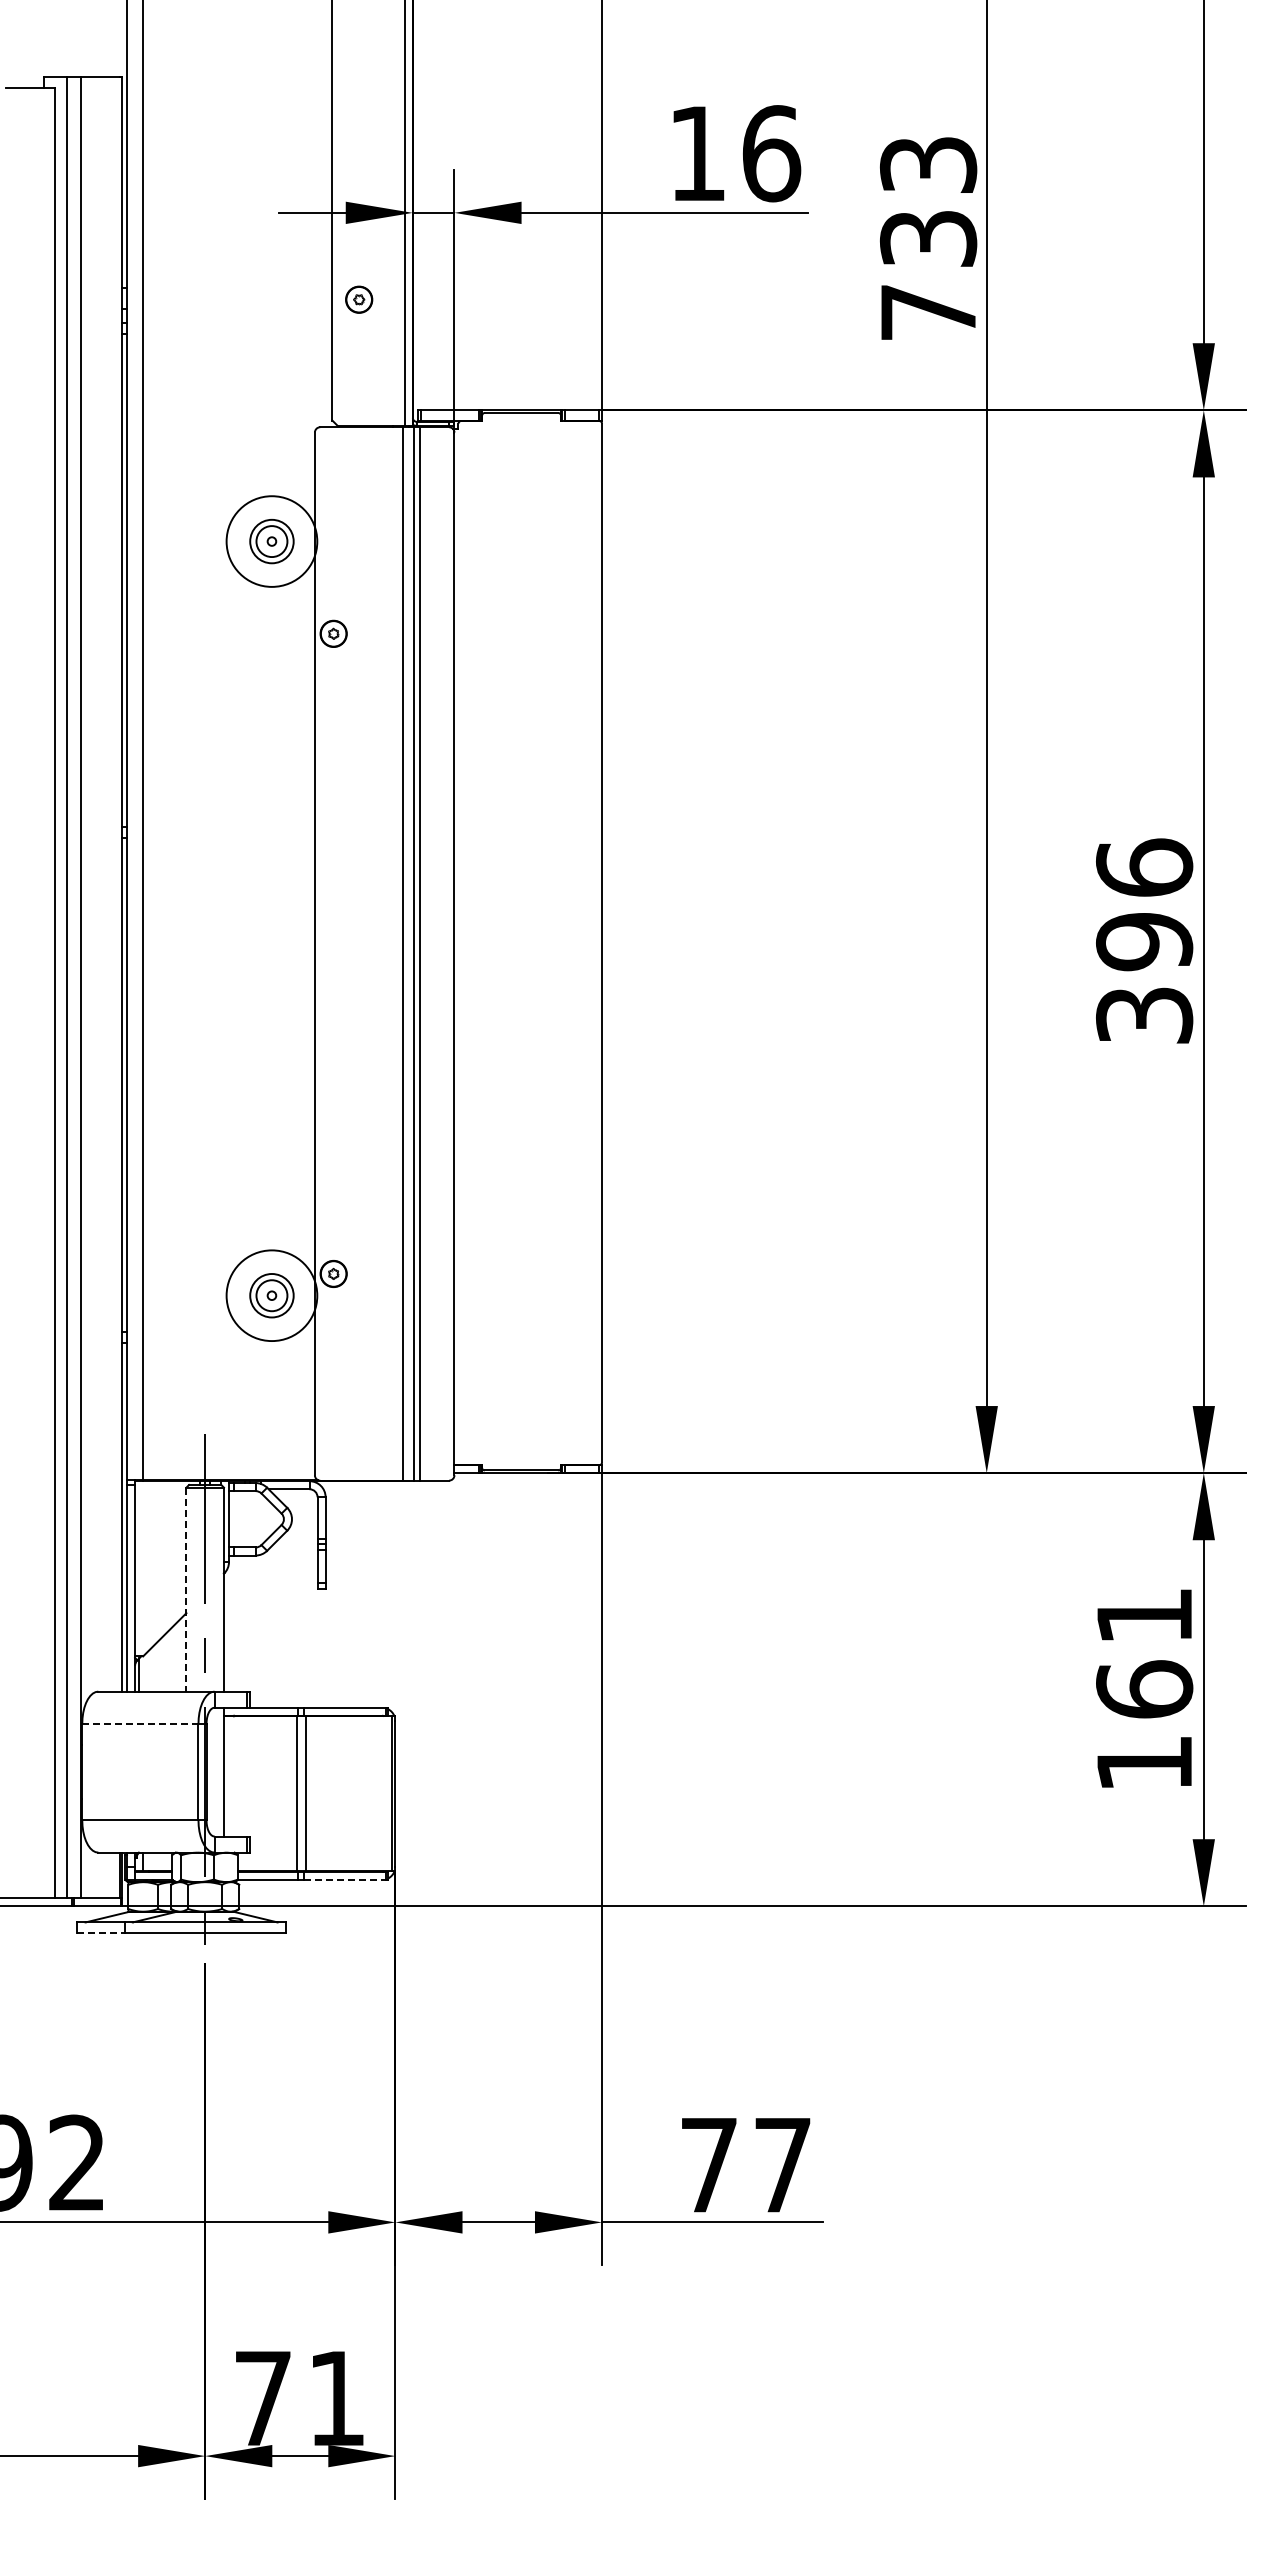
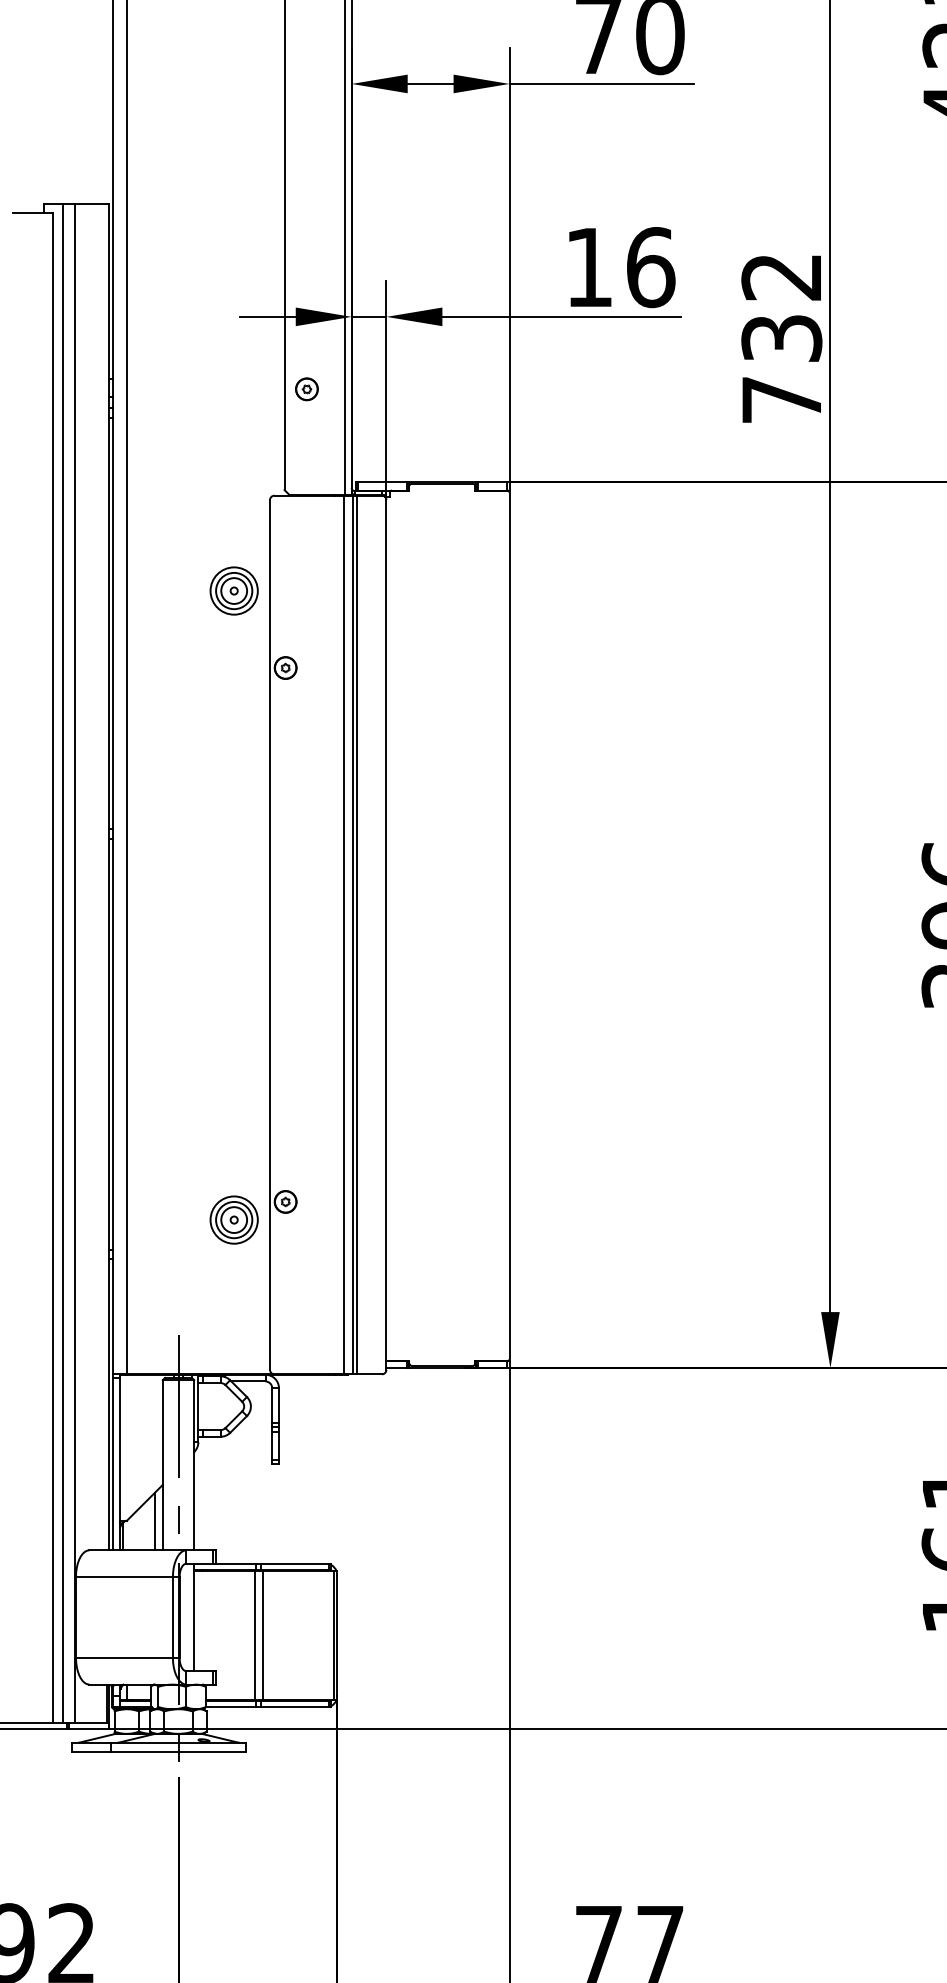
text: (928, 165) -> (781, 277), 733 -> 732
circle: (271, 541) -> (233, 590), size x0.62
circle: (271, 1295) -> (233, 1219), size x0.62
line: (186, 1589) -> (162, 1465), dashed -> solid
line: (176, 1656) -> (154, 1521), added
line: (140, 1723) -> (124, 1576), dashed -> solid
line: (345, 1880) -> (295, 1707), dashed -> solid
line: (101, 1933) -> (92, 1752), dashed -> solid

